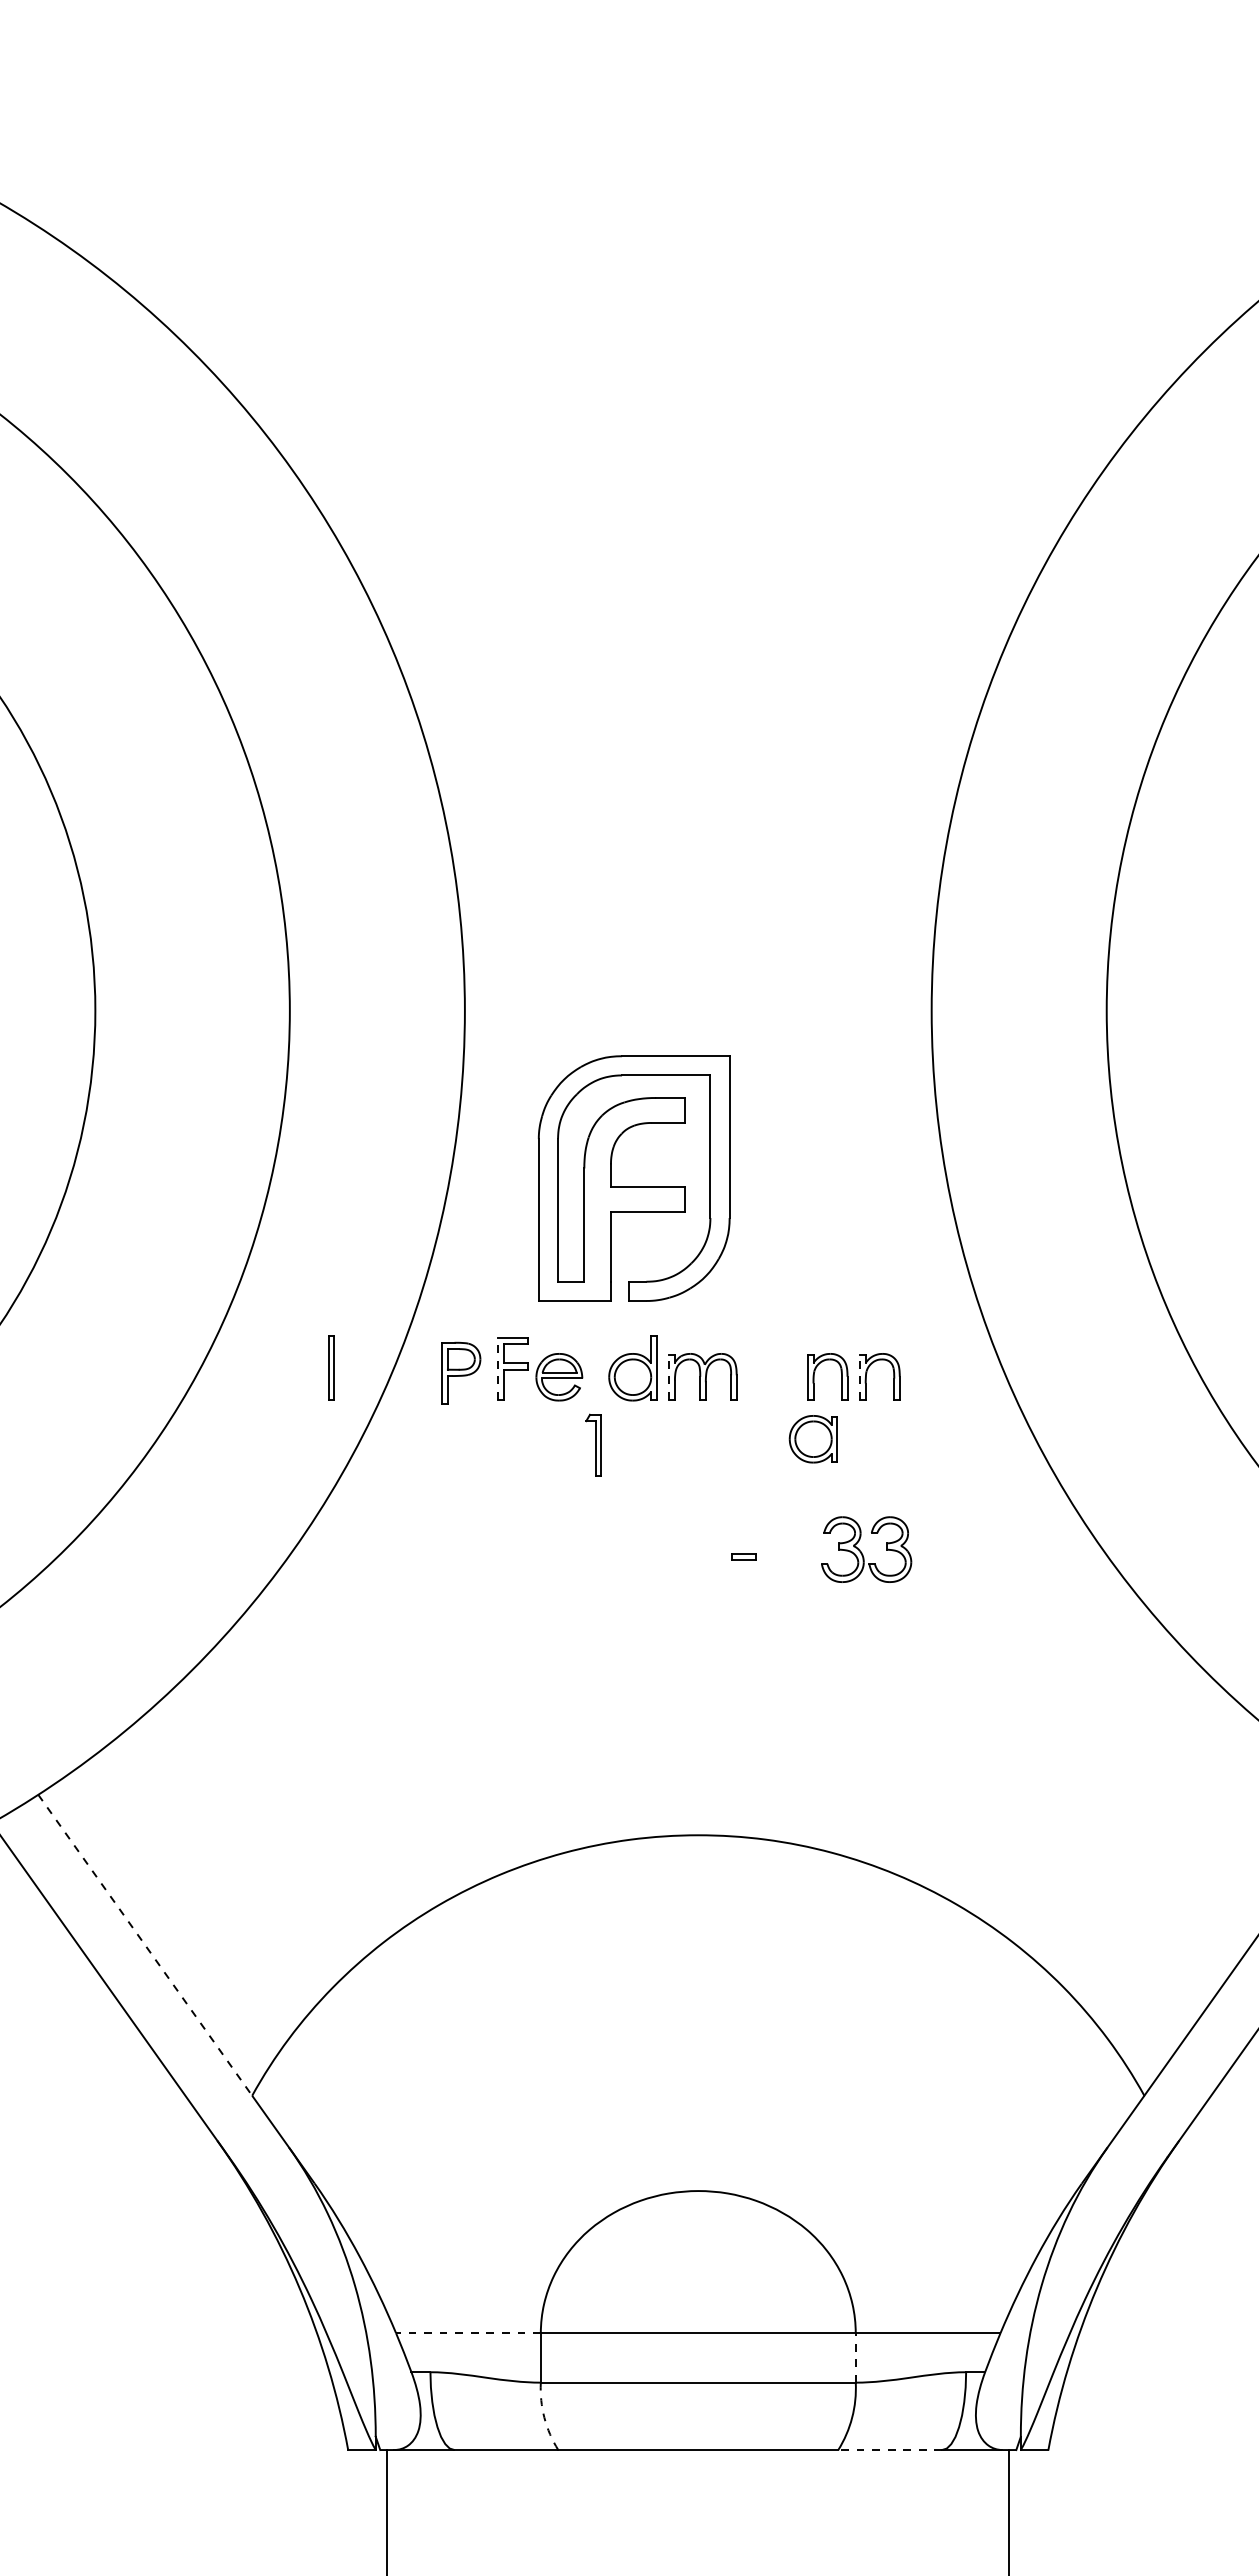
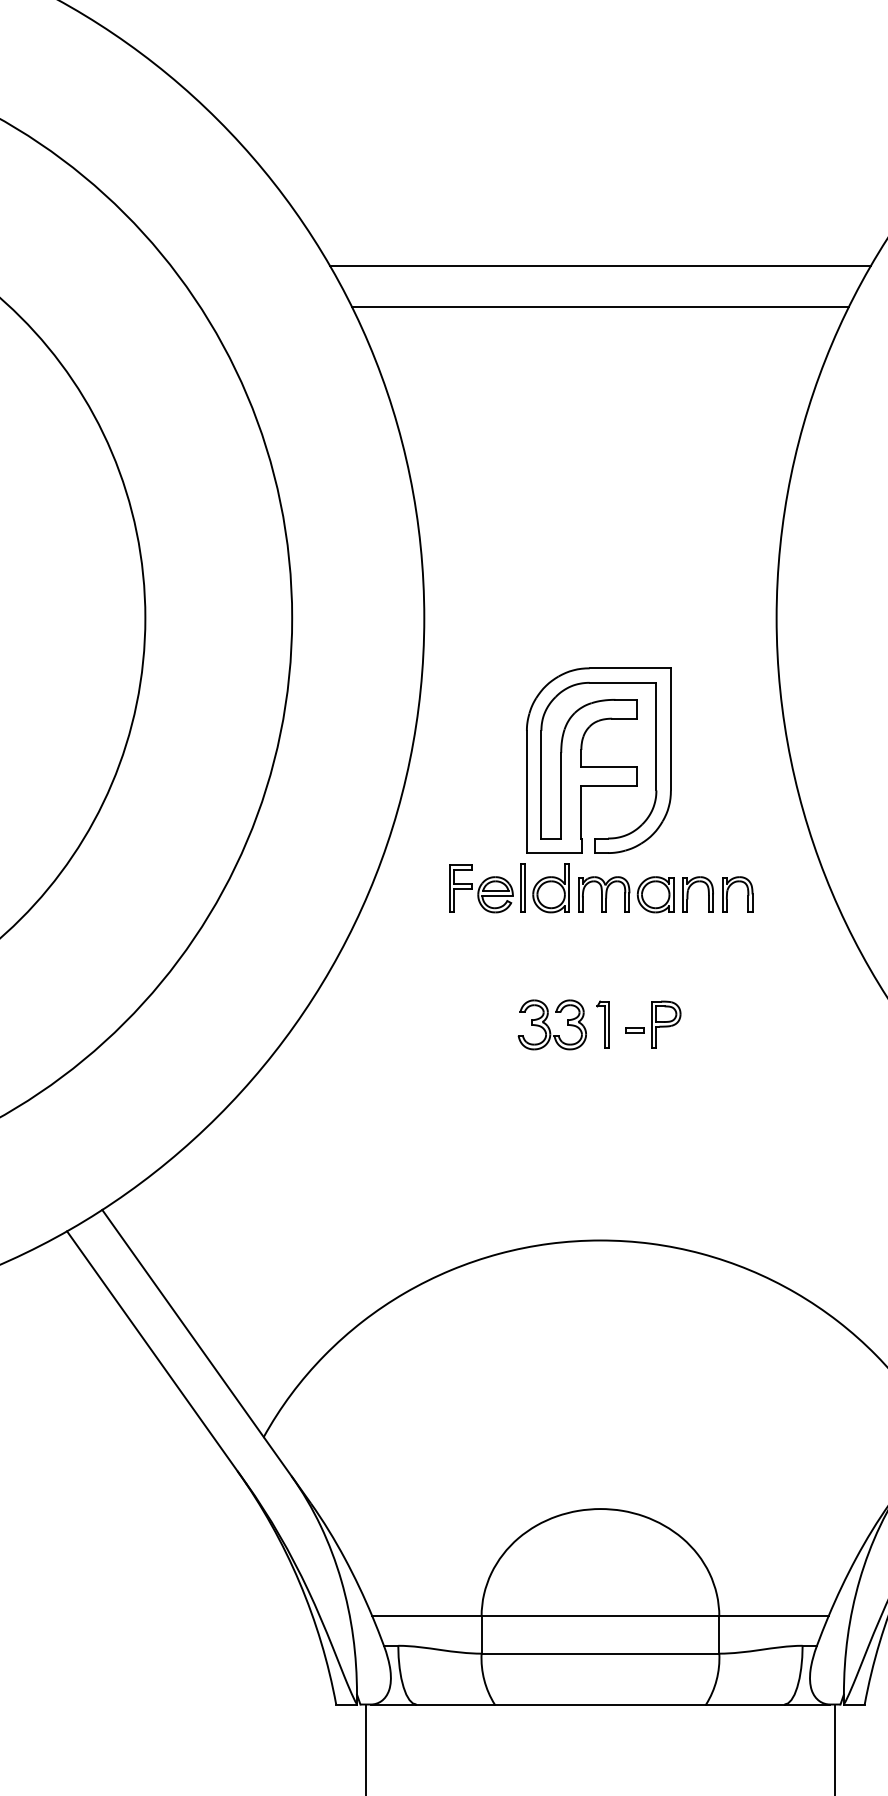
line: (697, 544) -> (599, 266), added
line: (697, 598) -> (599, 306), added
part: (633, 1186) -> (598, 766), moved
part: (331, 1367) -> (522, 887), moved
line: (498, 1368) -> (449, 888), dashed -> solid
part: (461, 1372) -> (666, 1024), moved
line: (669, 1377) -> (578, 894), dashed -> solid
line: (860, 1377) -> (722, 894), dashed -> solid
part: (812, 1439) -> (654, 894), moved
part: (593, 1444) -> (602, 1024), moved
part: (866, 1549) -> (552, 1024), moved
line: (145, 1945) -> (183, 1323), dashed -> solid
line: (467, 2333) -> (426, 1616), dashed -> solid
line: (855, 2357) -> (719, 1634), dashed -> solid
arc: (544, 2417) -> (484, 1679), dashed -> solid
line: (890, 2450) -> (745, 1704), dashed -> solid

